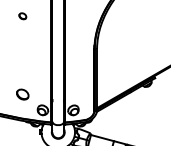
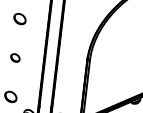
part: (22, 16) -> (19, 19), size x1.67
part: (22, 55) -> (15, 58), added

